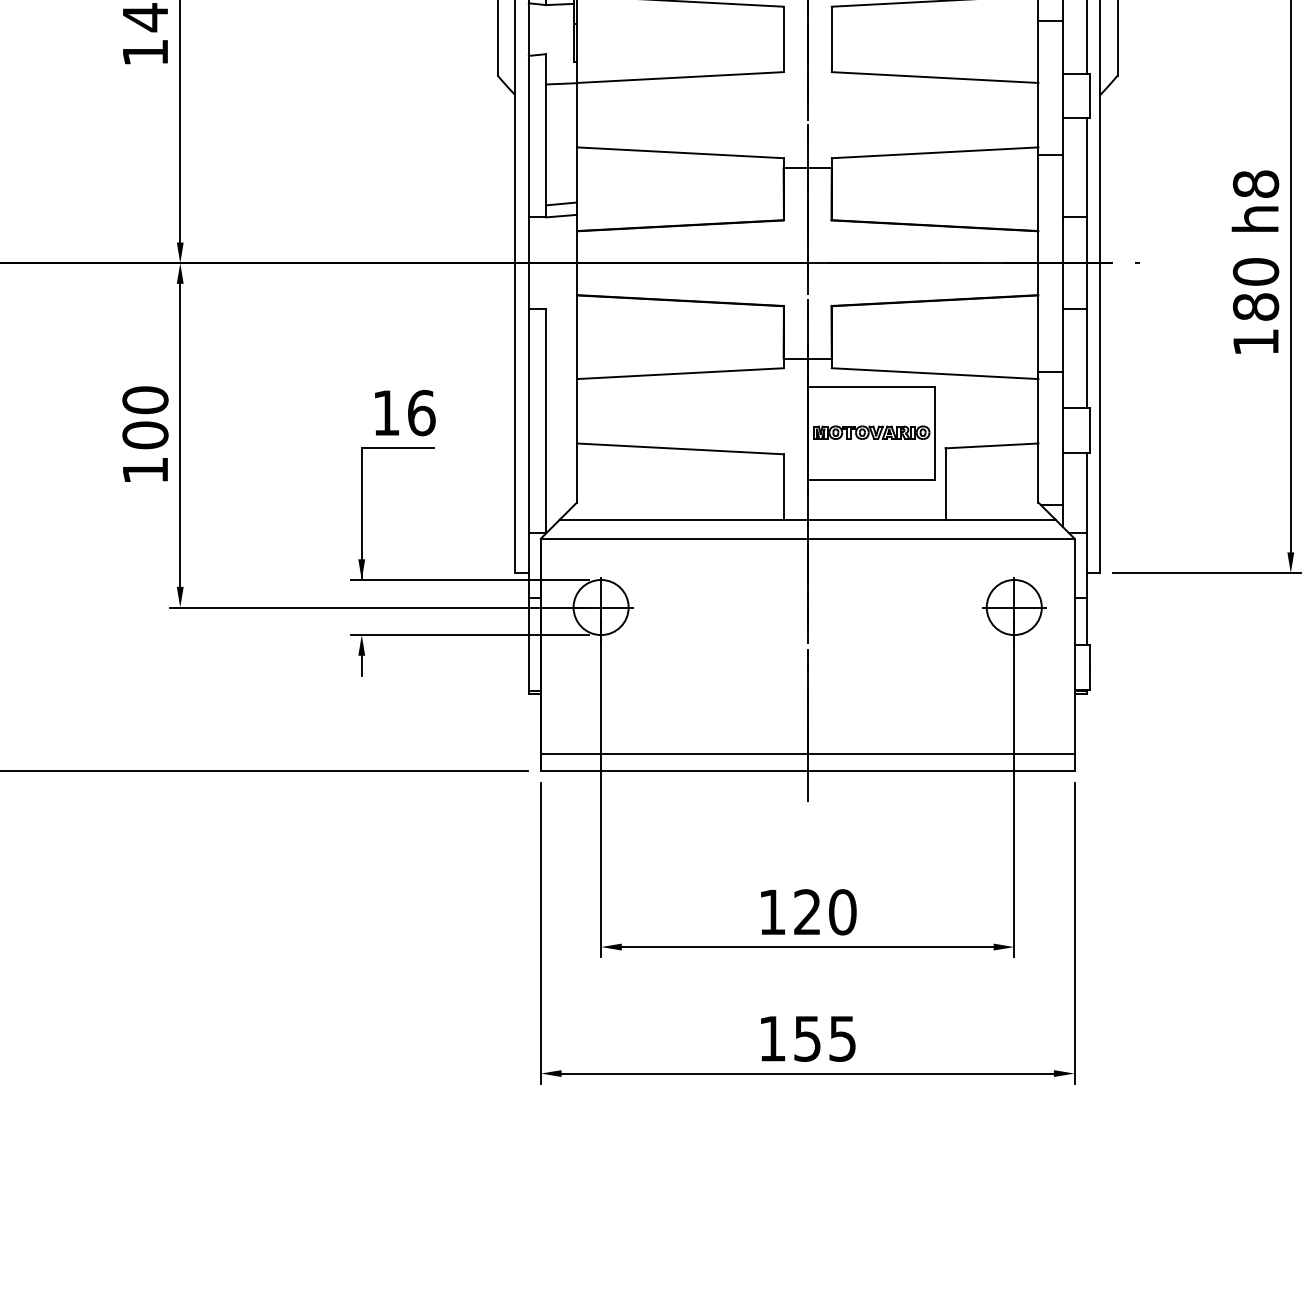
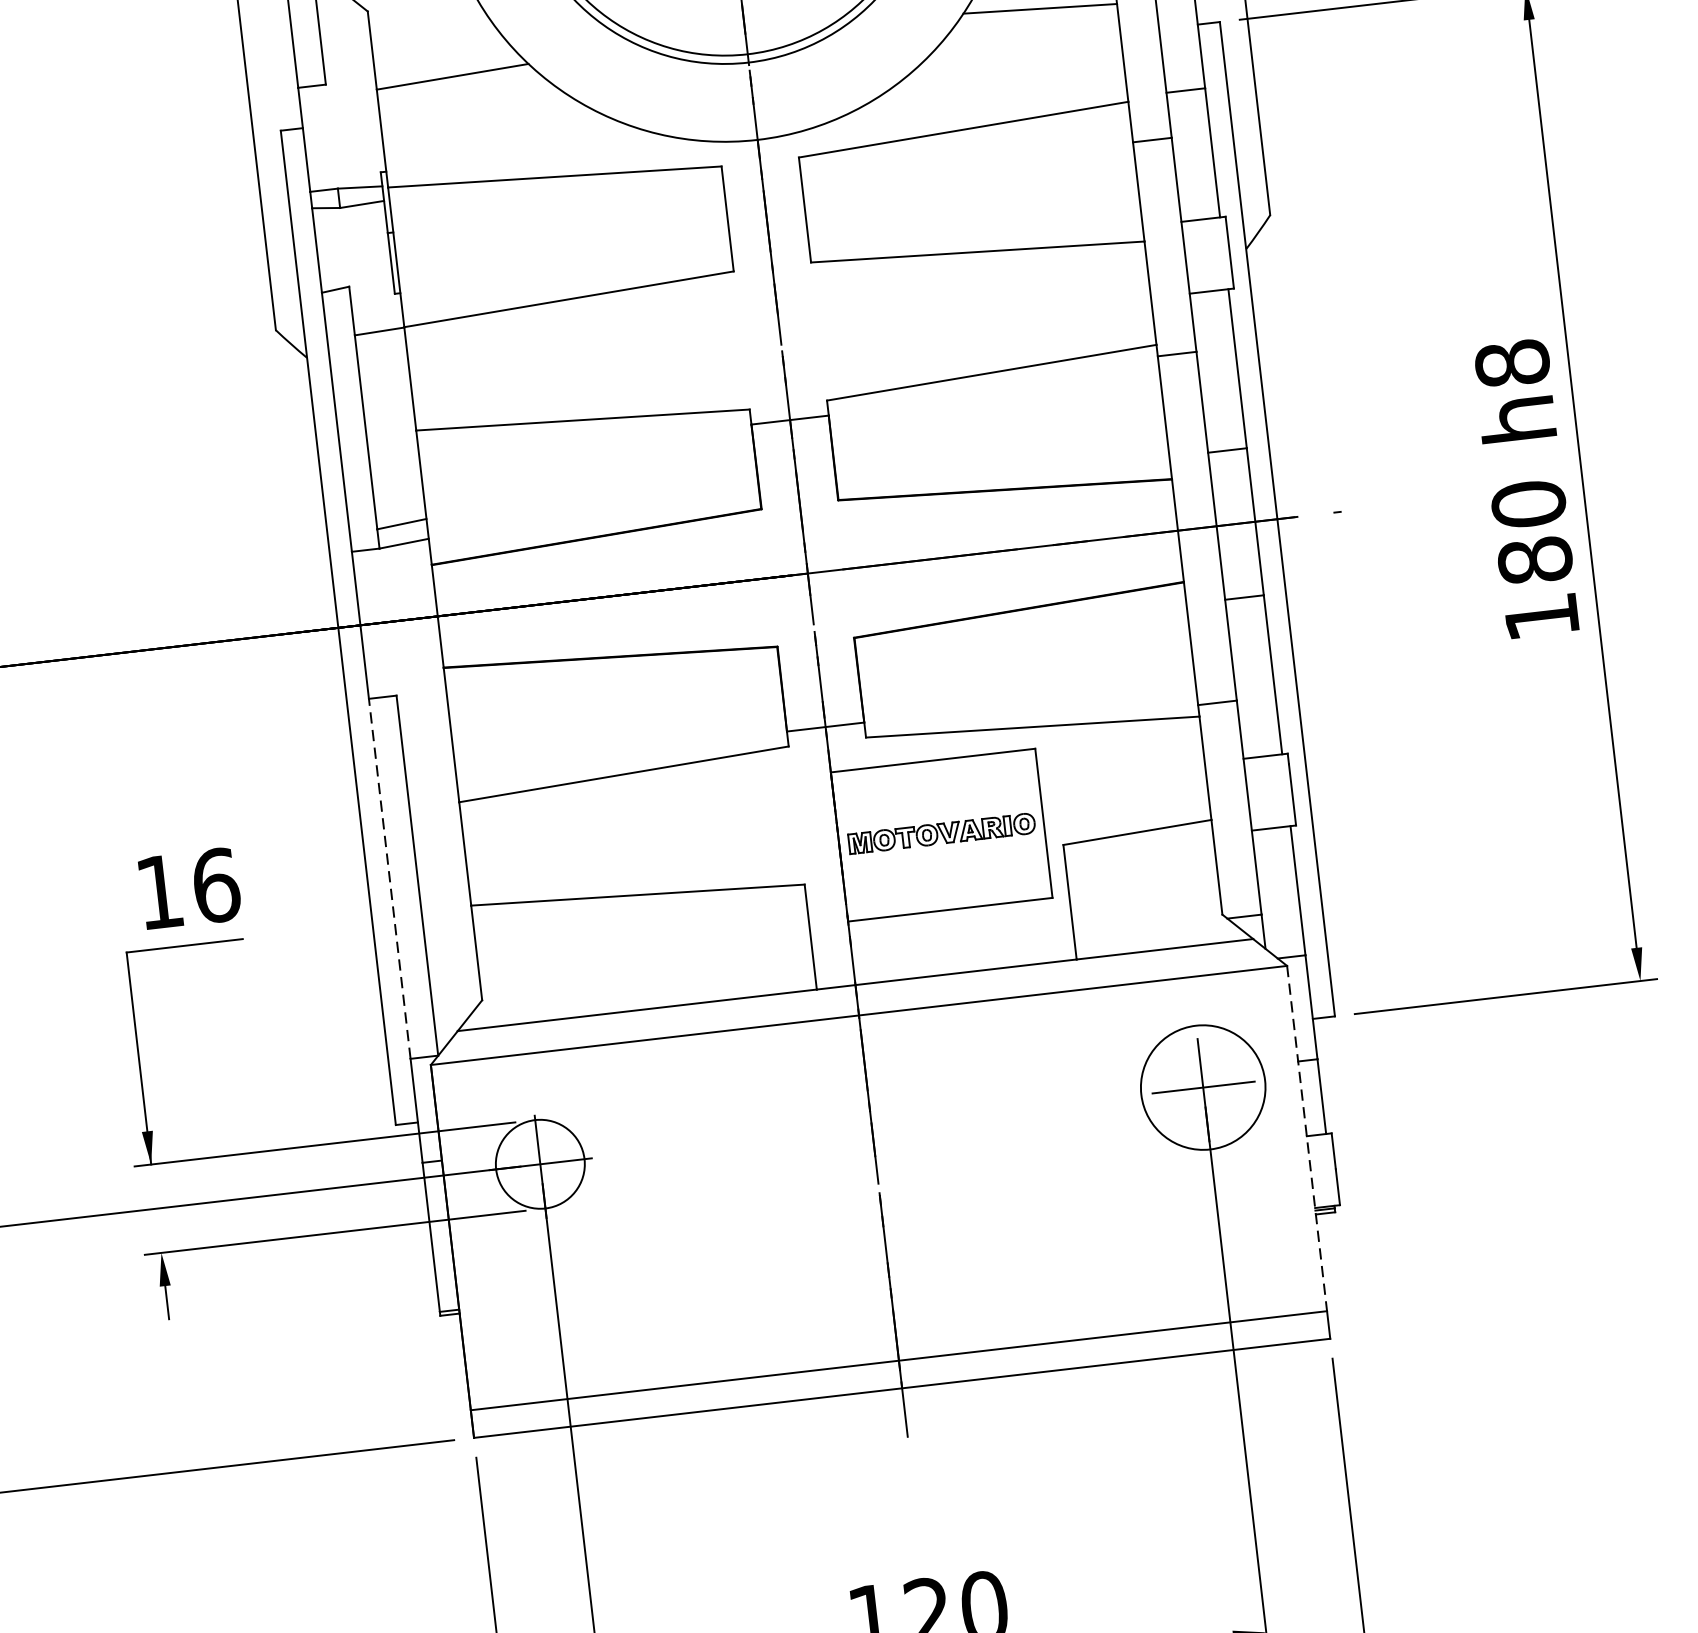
line: (528, 420) -> (389, 877), solid -> dashed
circle: (1013, 607) -> (1201, 1087), size x1.4
line: (1074, 646) -> (1307, 1138), solid -> dashed

